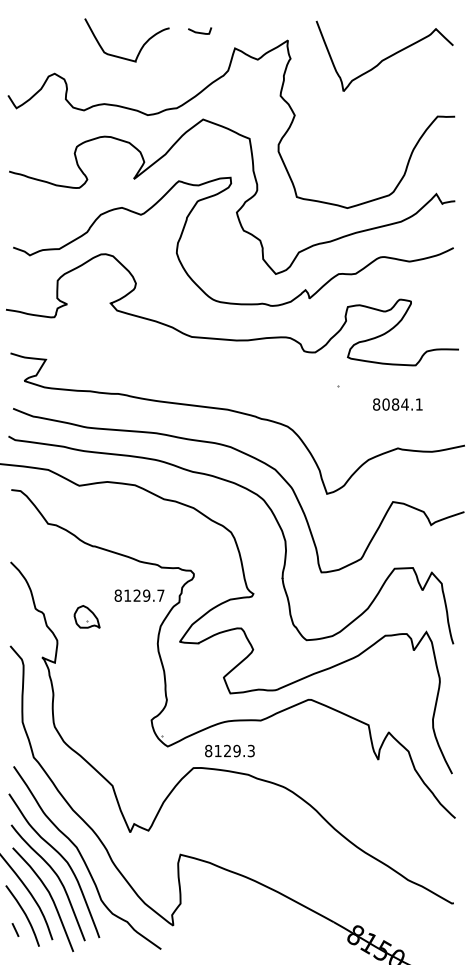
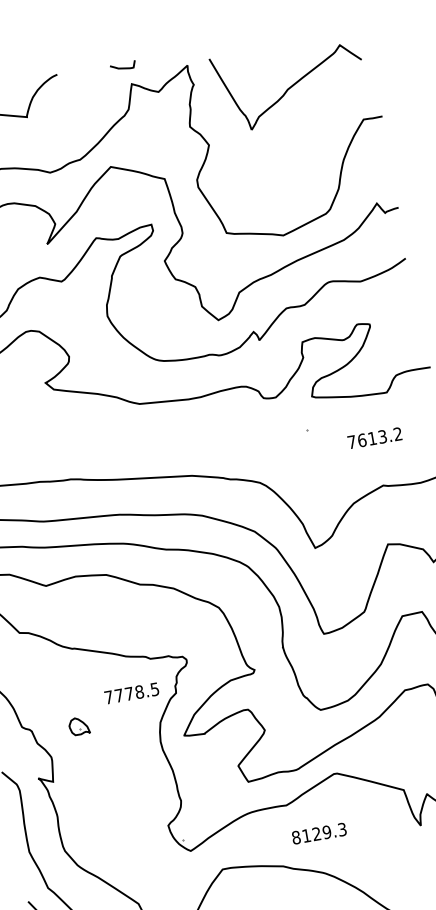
curve: (200, 32) -> (123, 67), moved
part: (384, 55) -> (289, 83), moved
text: (397, 404) -> (374, 438), 8084.1 -> 7613.2
text: (139, 595) -> (131, 693), 8129.7 -> 7778.5
part: (86, 616) -> (78, 725), size x0.7
text: (229, 750) -> (318, 833), moved

